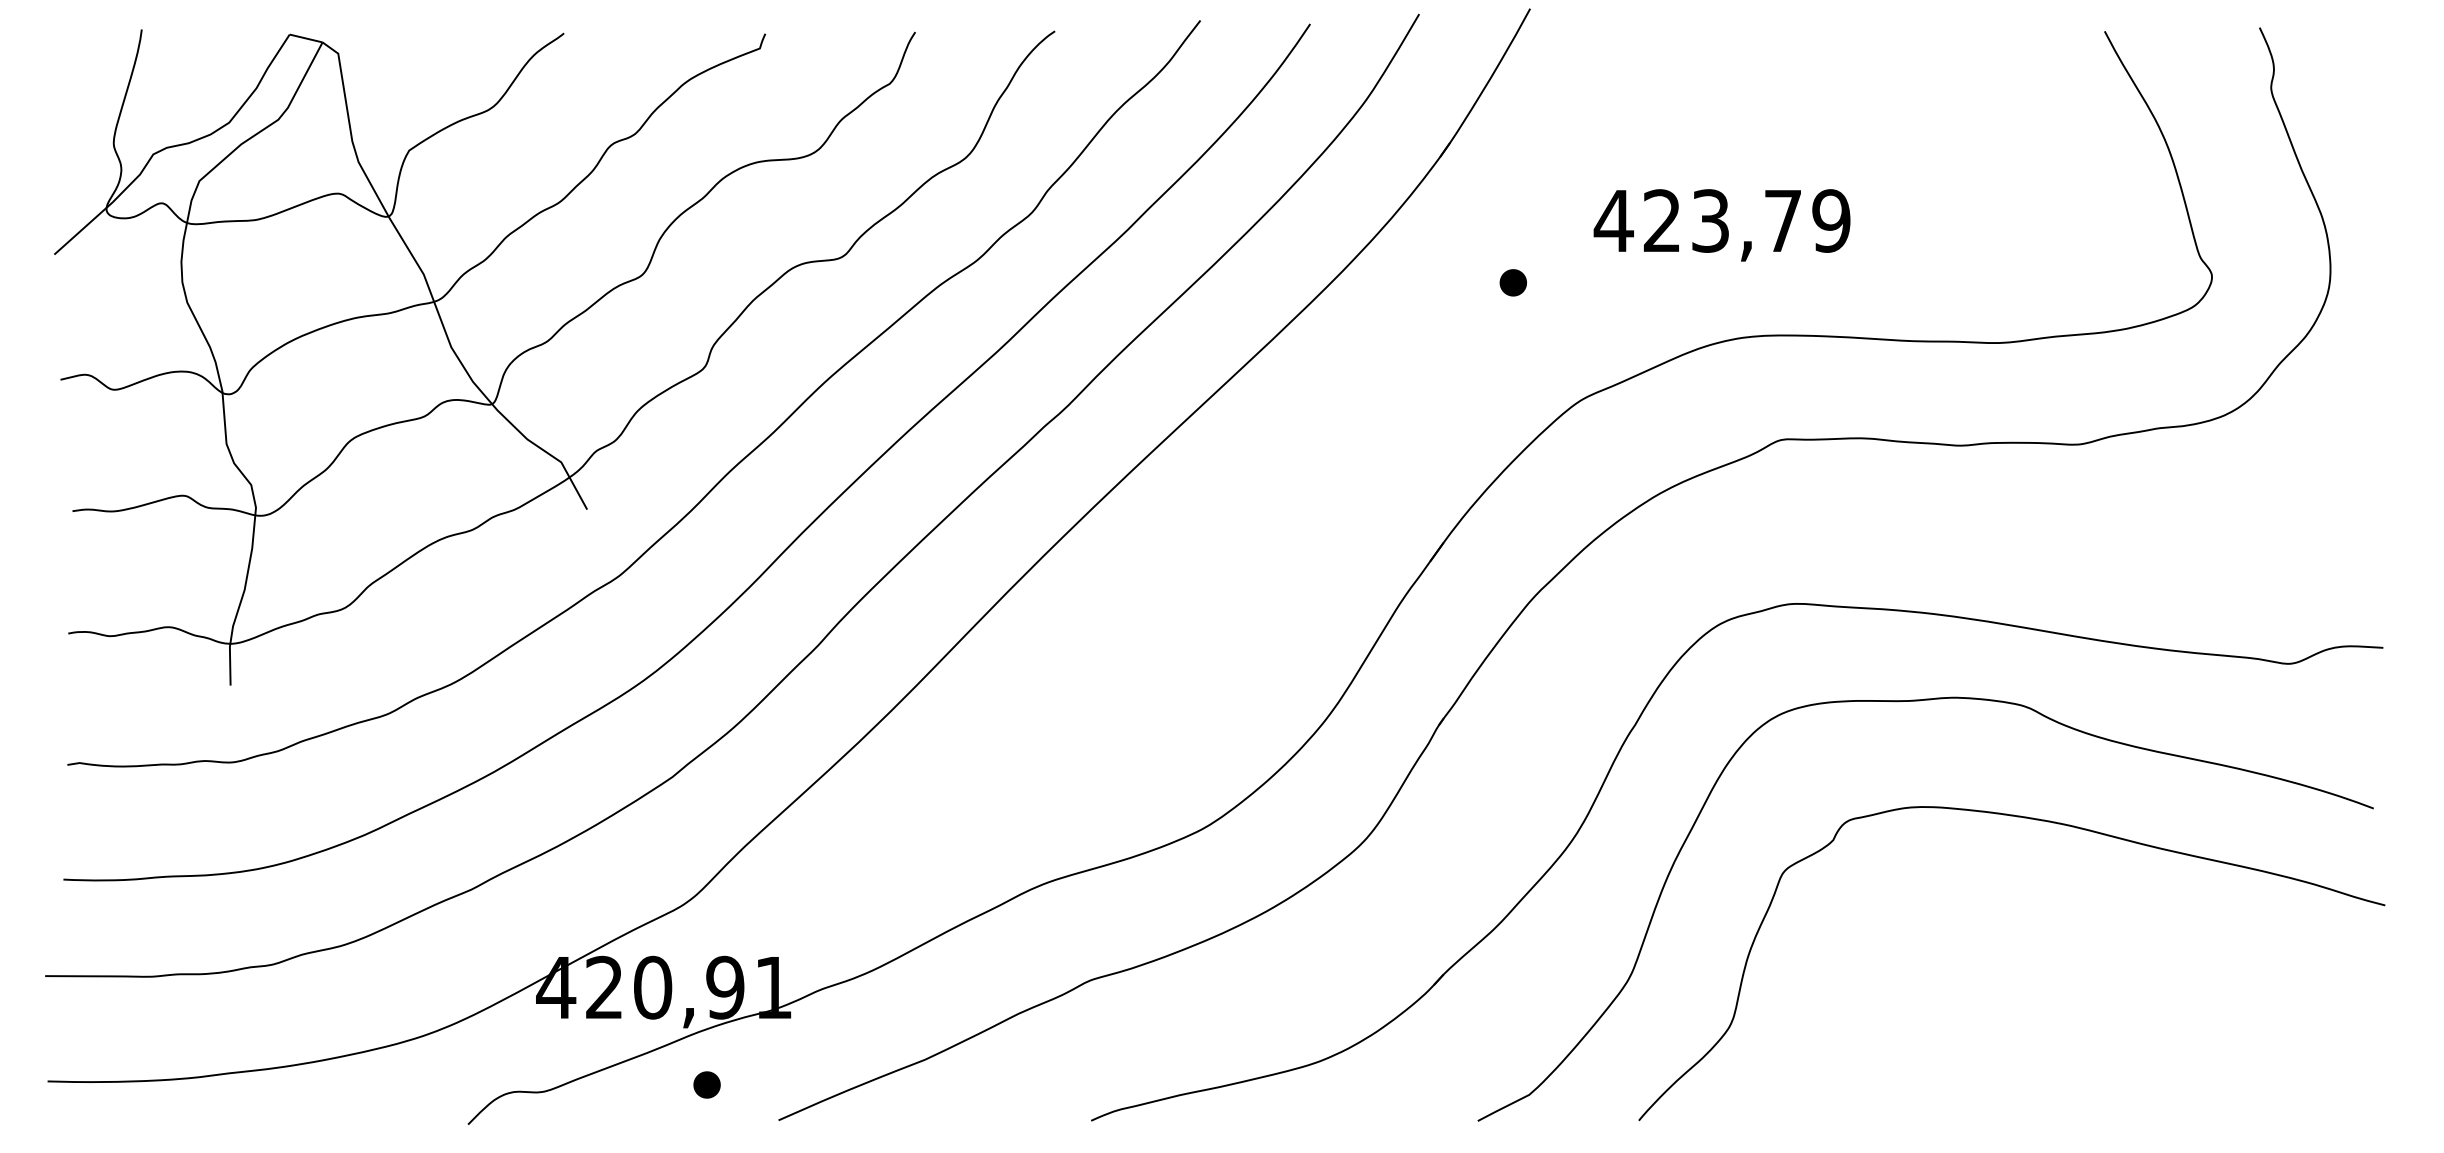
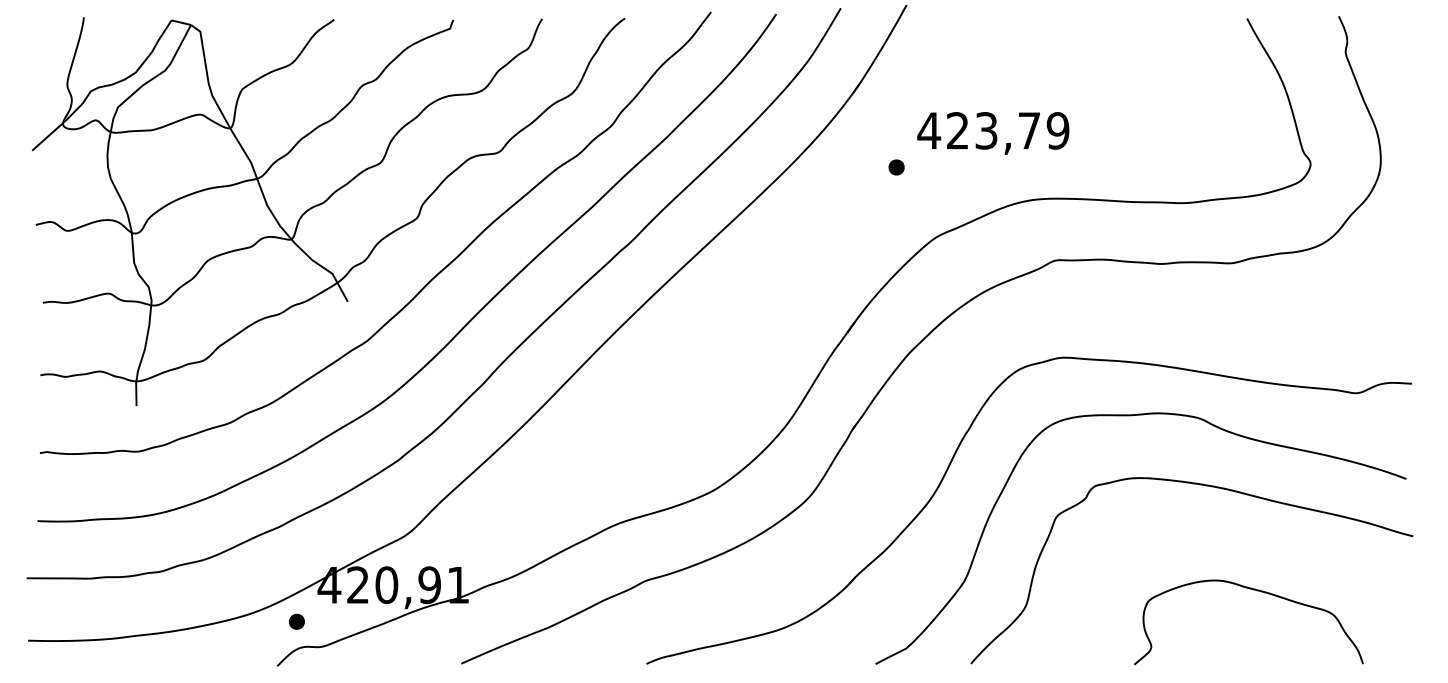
text: (1722, 225) -> (993, 133), moved
curve: (2122, 998) -> (1257, 591), added
part: (706, 1084) -> (296, 621), moved

